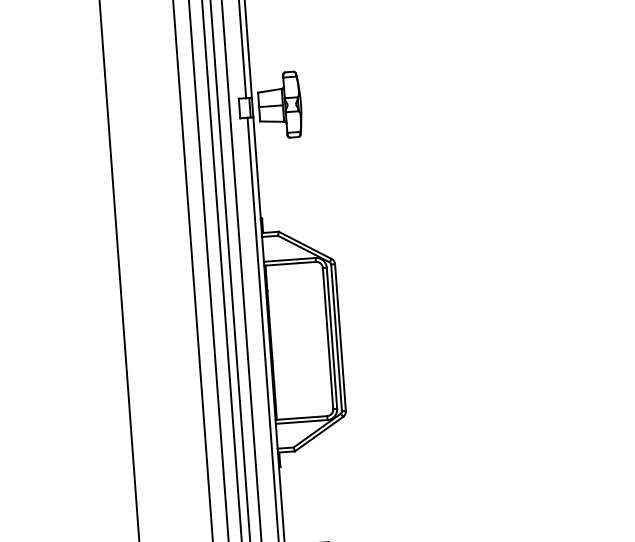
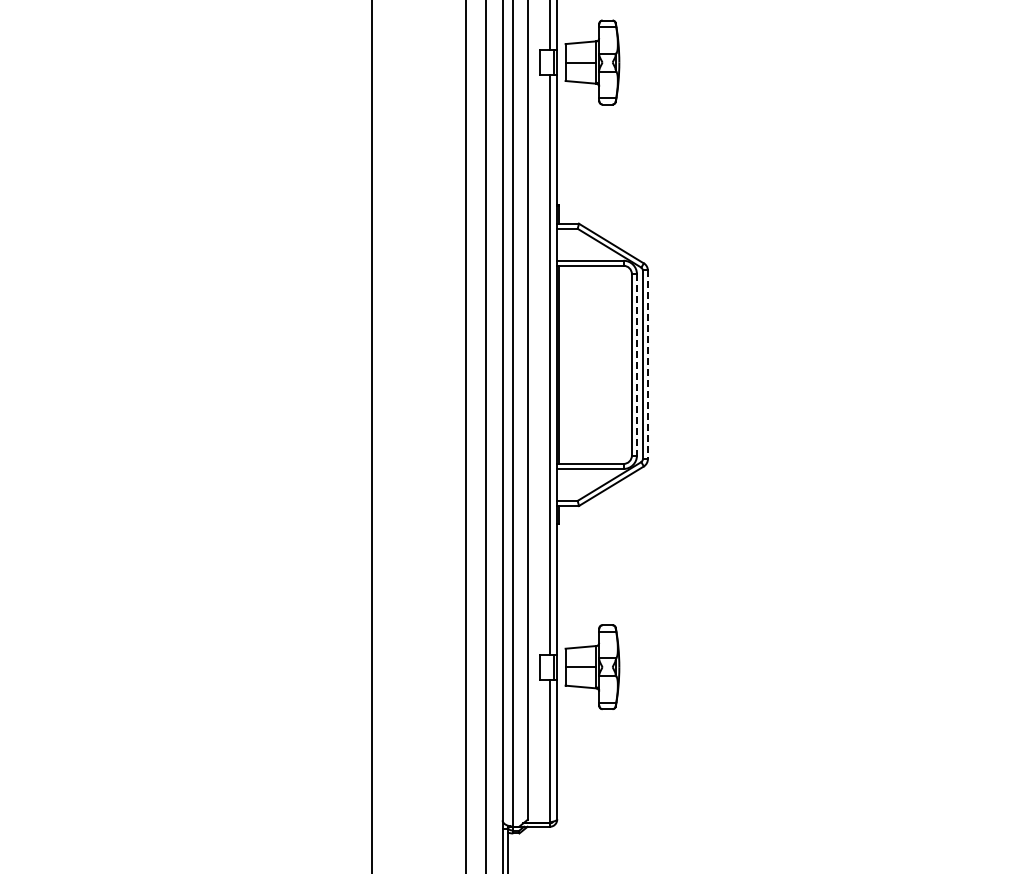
line: (331, 338) -> (636, 364), solid -> dashed
line: (340, 338) -> (647, 365), solid -> dashed

